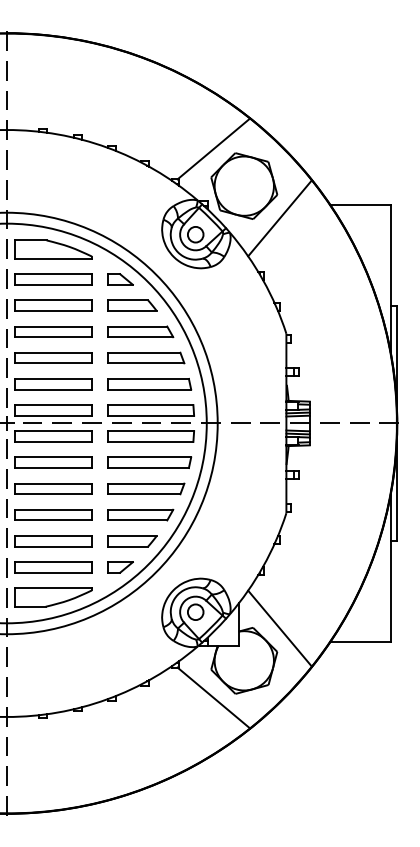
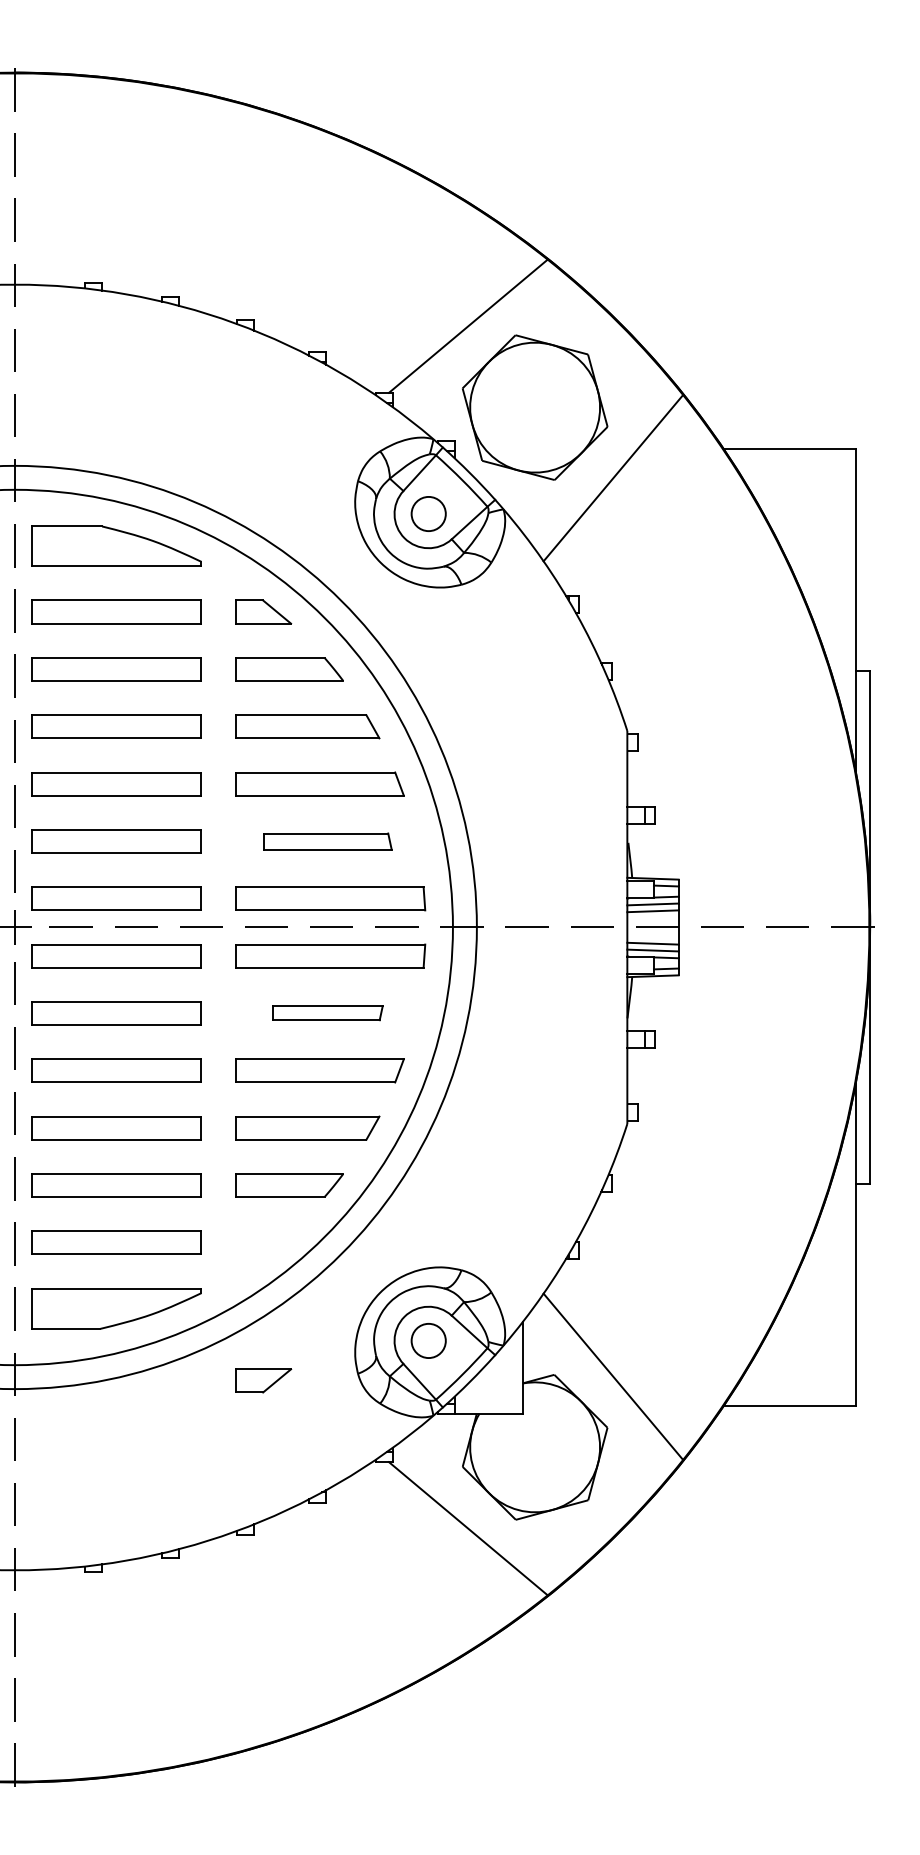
part: (149, 384) -> (327, 842), size x0.7
part: (149, 462) -> (327, 1012), size x0.6
part: (120, 567) -> (263, 1380), moved

